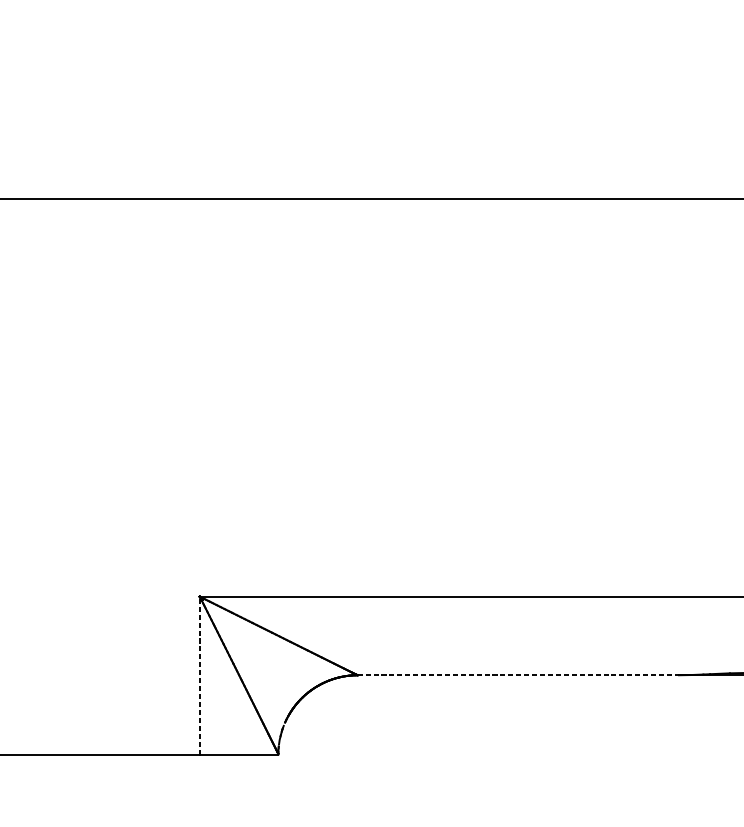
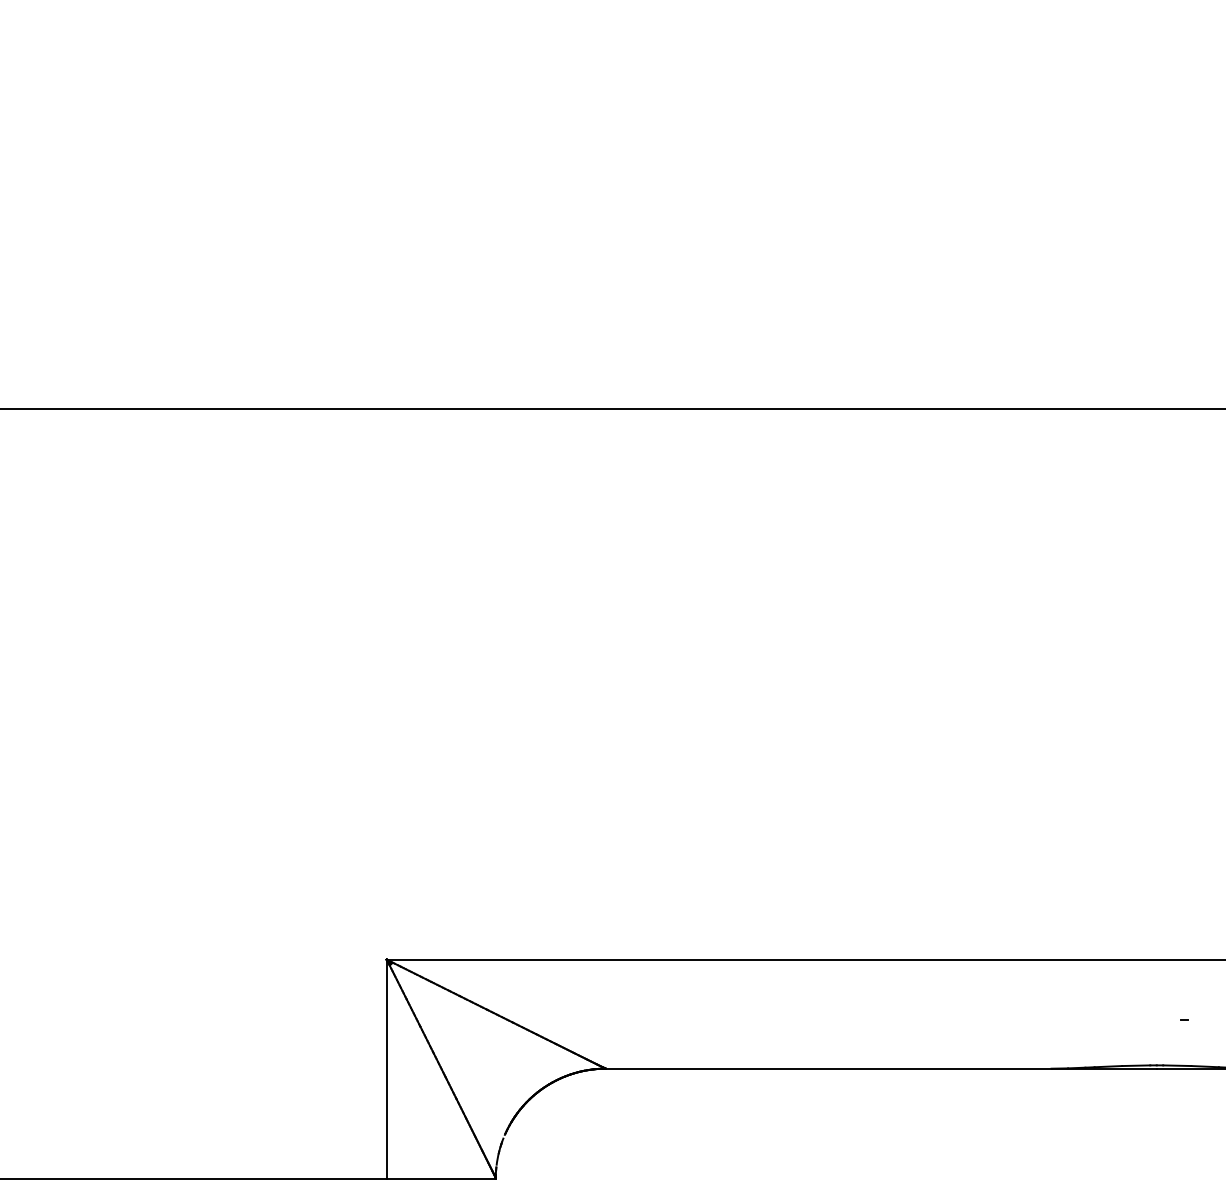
line: (199, 675) -> (386, 1069), dashed -> solid
line: (518, 675) -> (828, 1068), dashed -> solid

